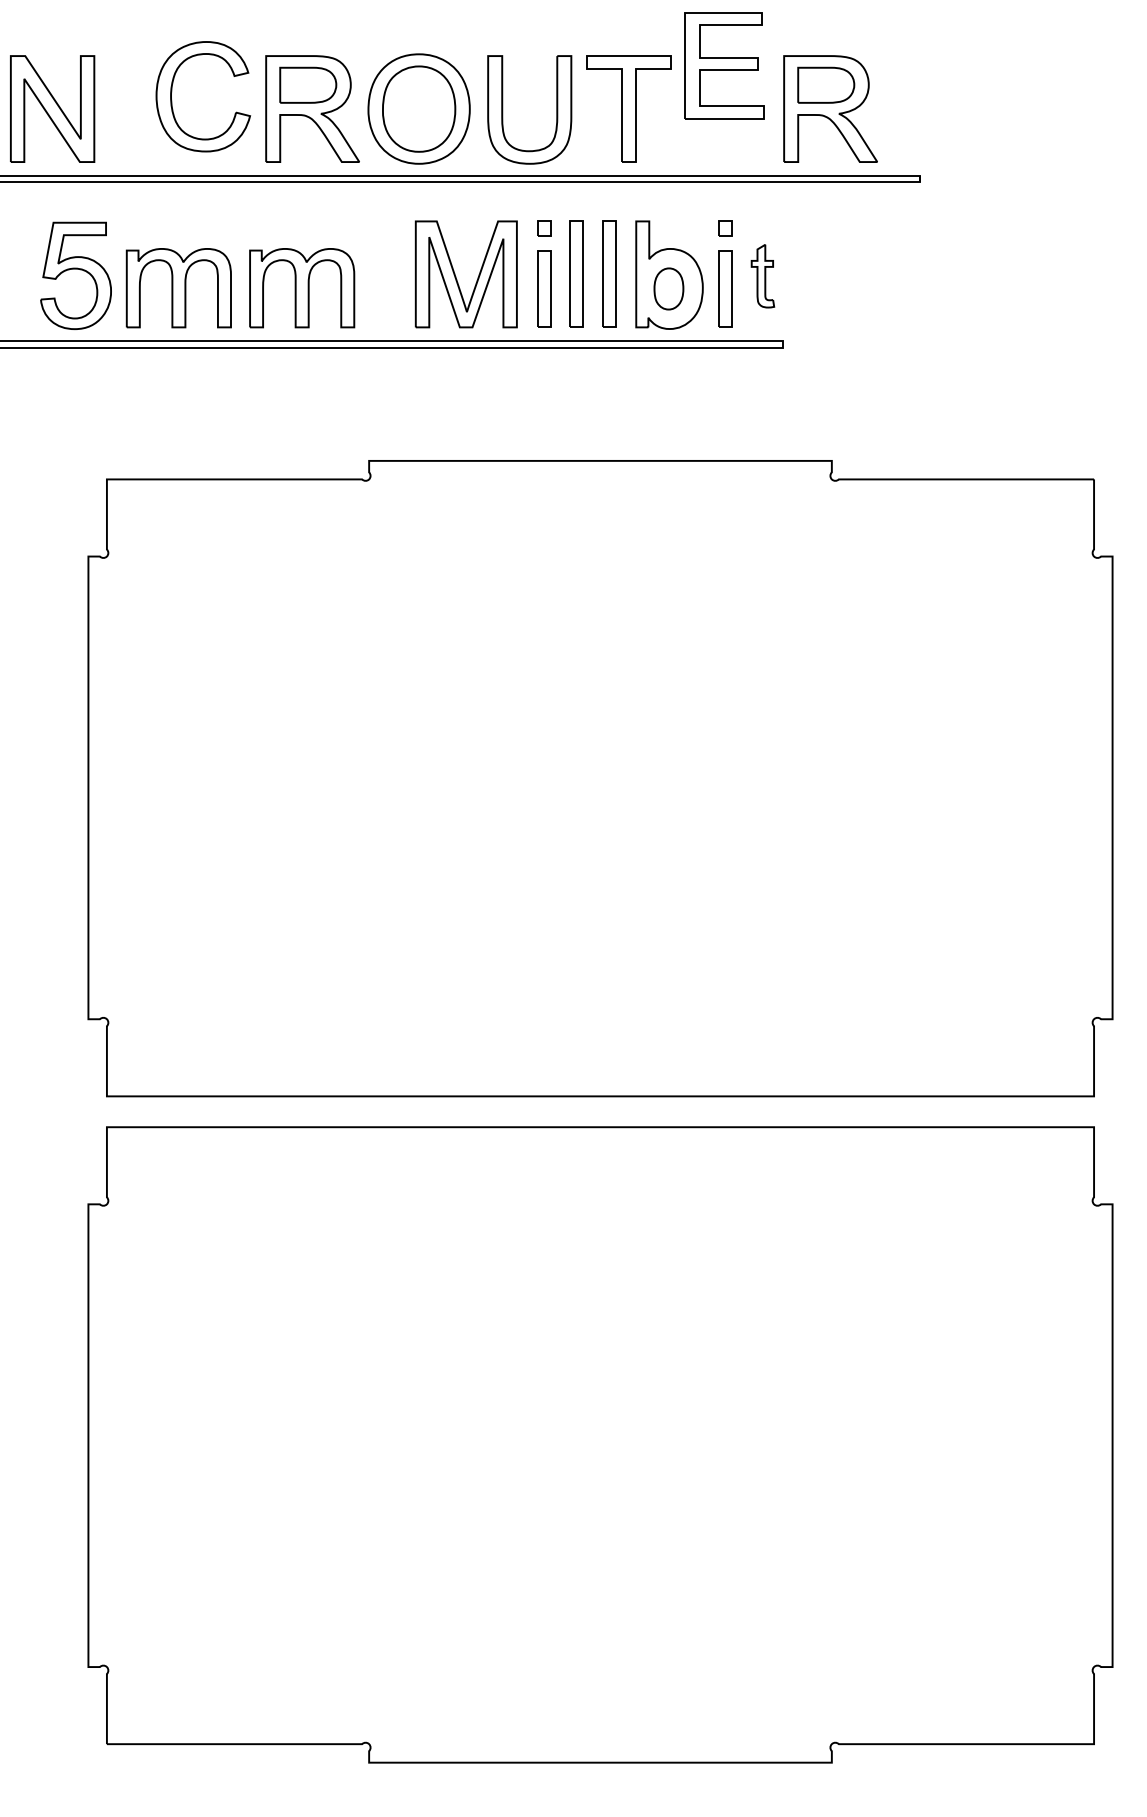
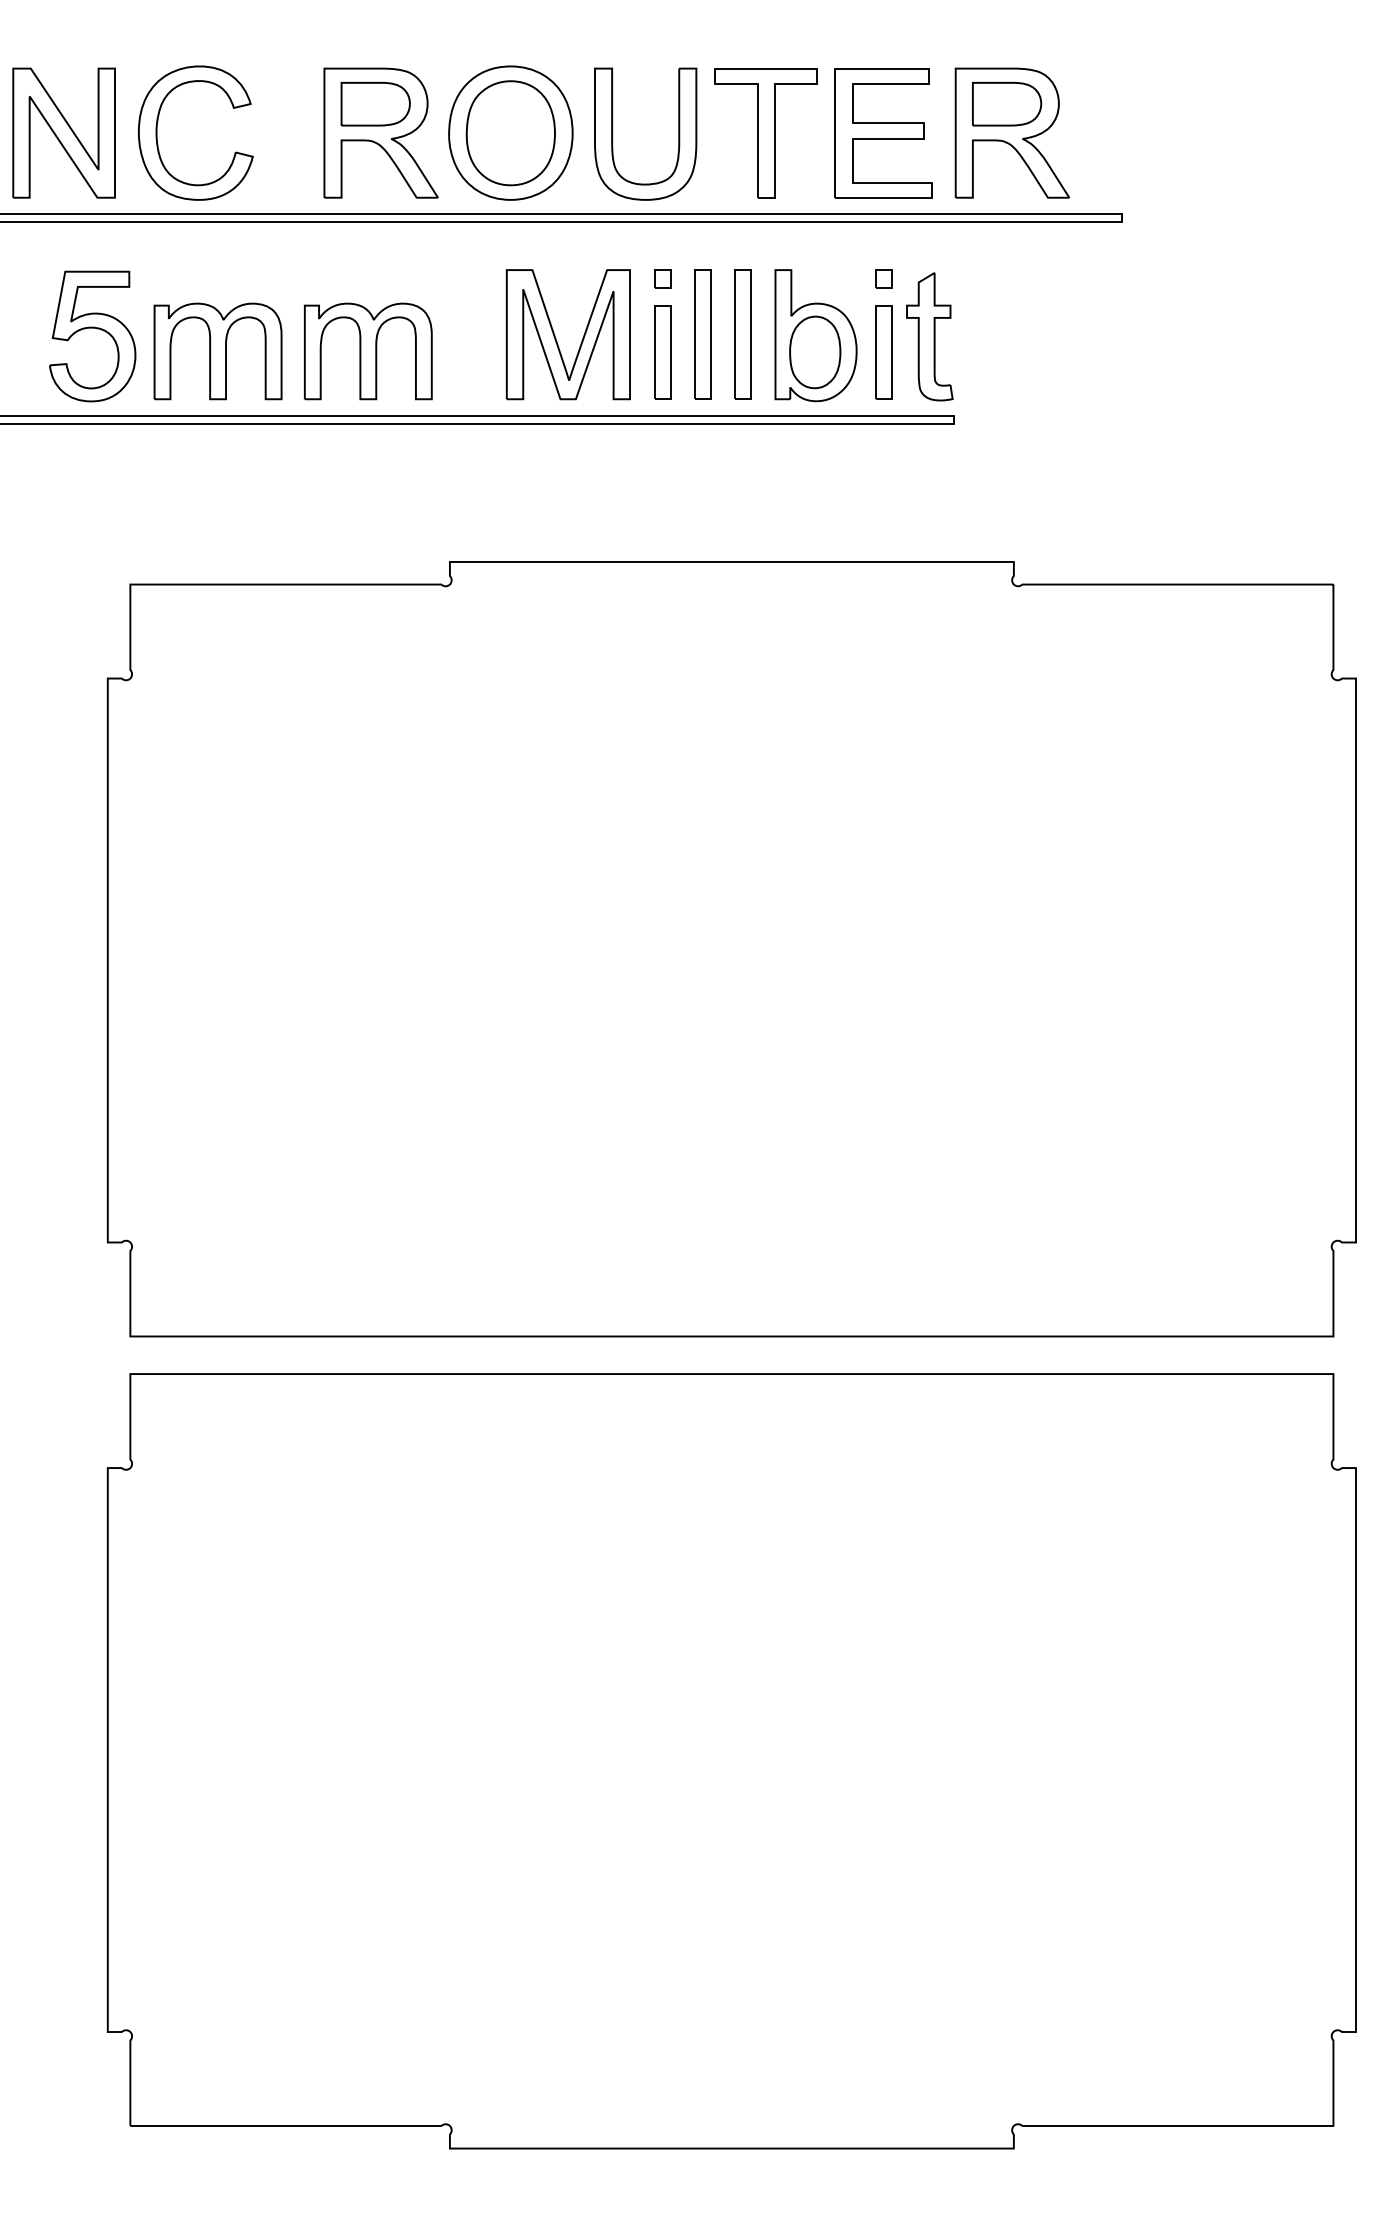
part: (724, 65) -> (883, 133), moved
part: (171, 96) -> (157, 132), moved
part: (762, 275) -> (929, 336), size x1.67
part: (669, 289) -> (815, 352), size x1.43

